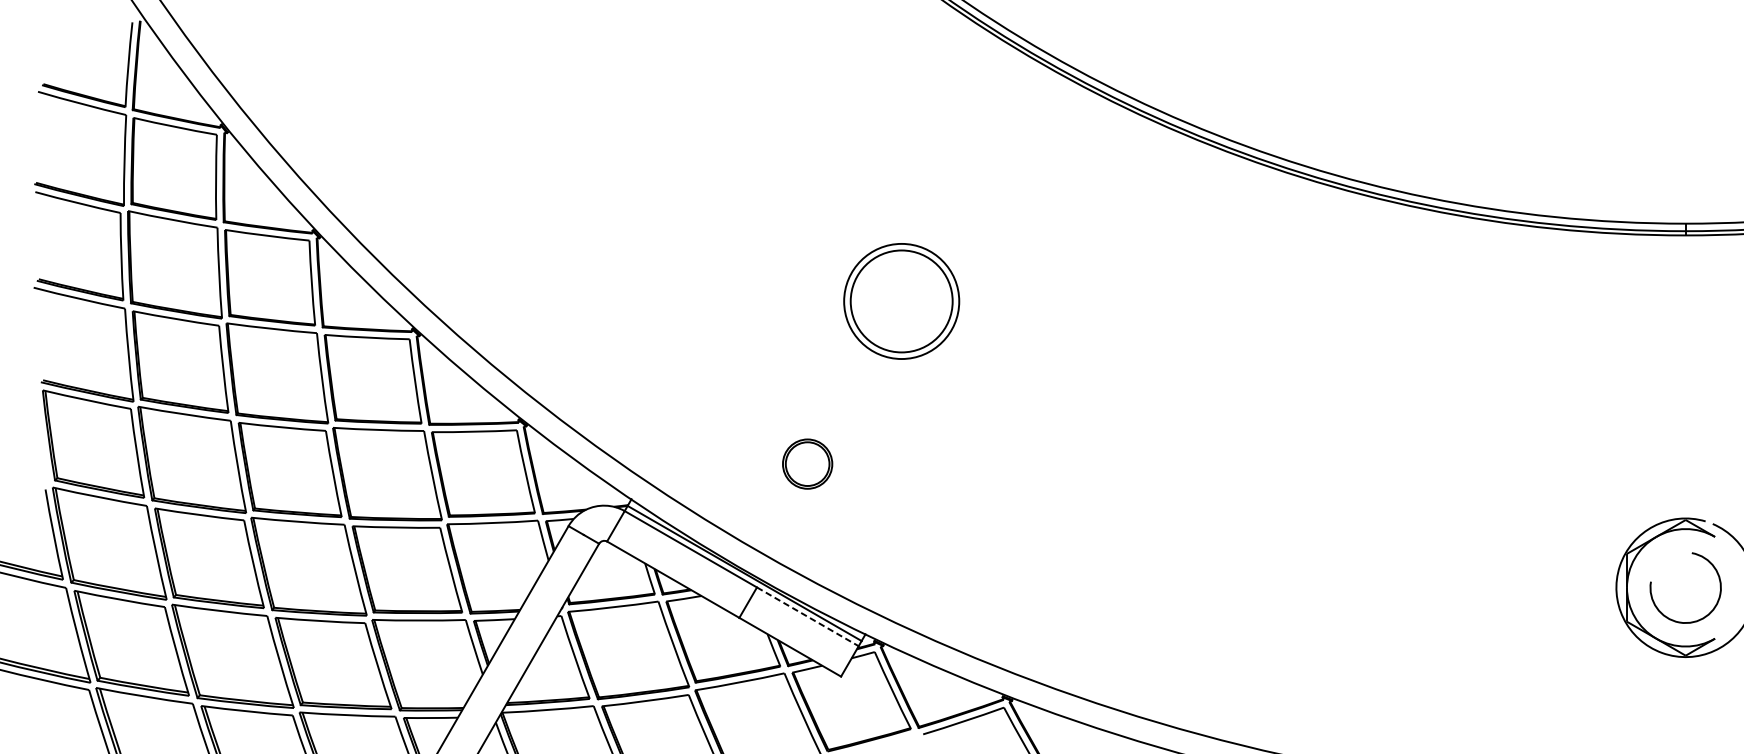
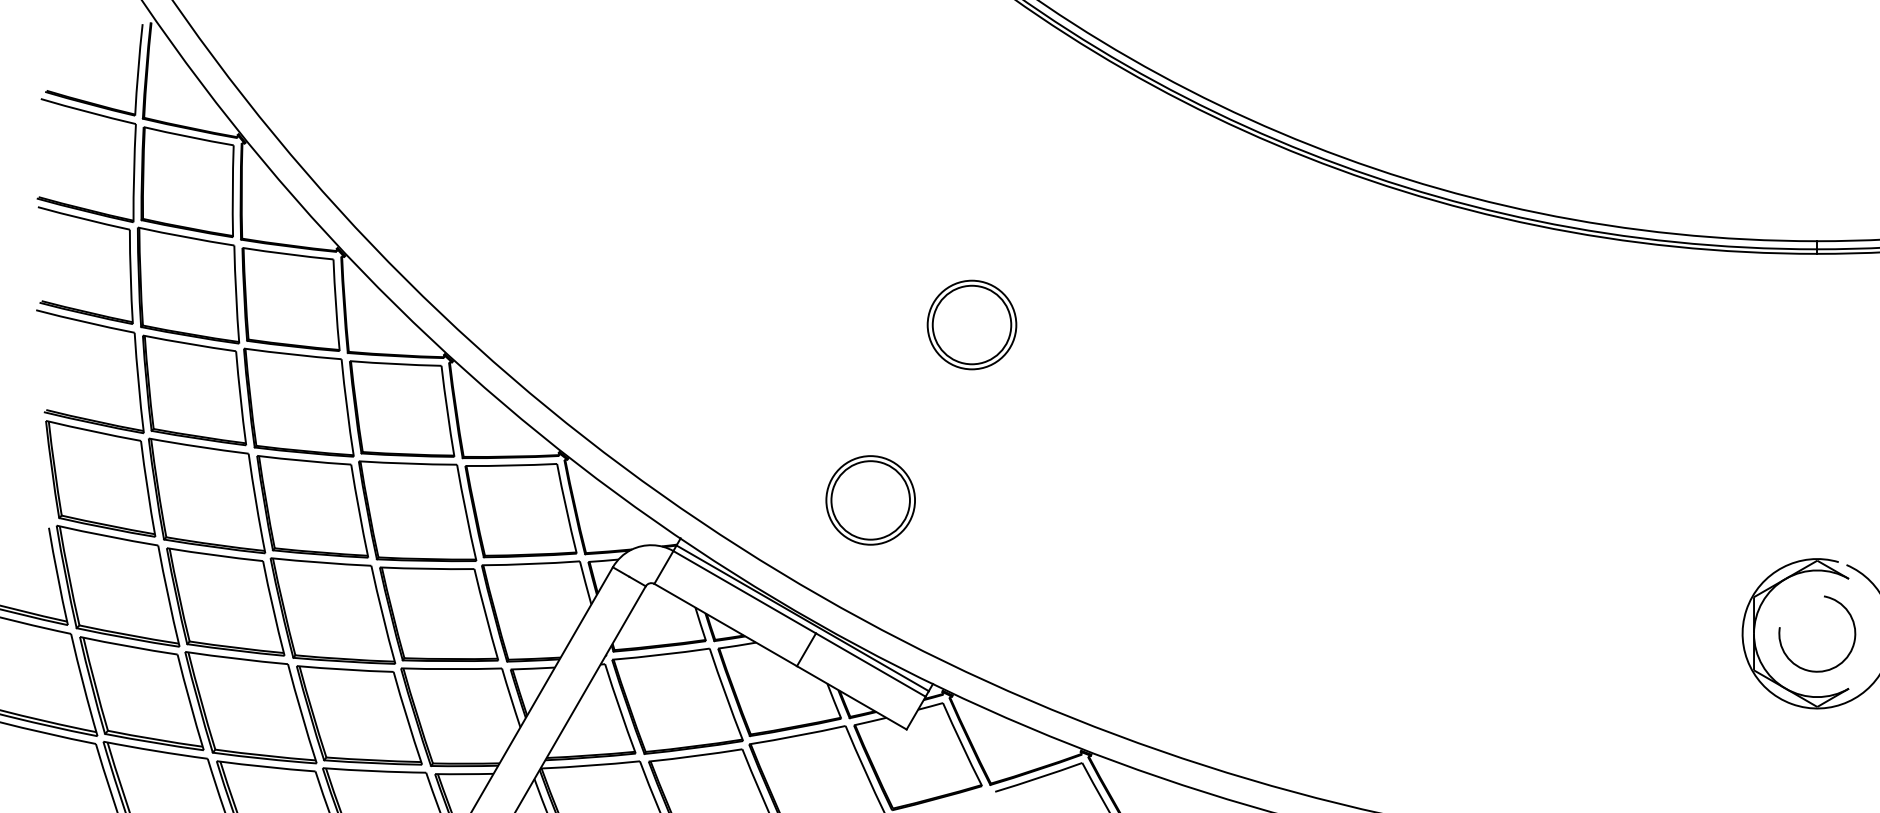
part: (901, 300) -> (971, 324), size x0.71
part: (807, 464) -> (870, 500), size x1.67
line: (808, 617) -> (871, 665), dashed -> solid

